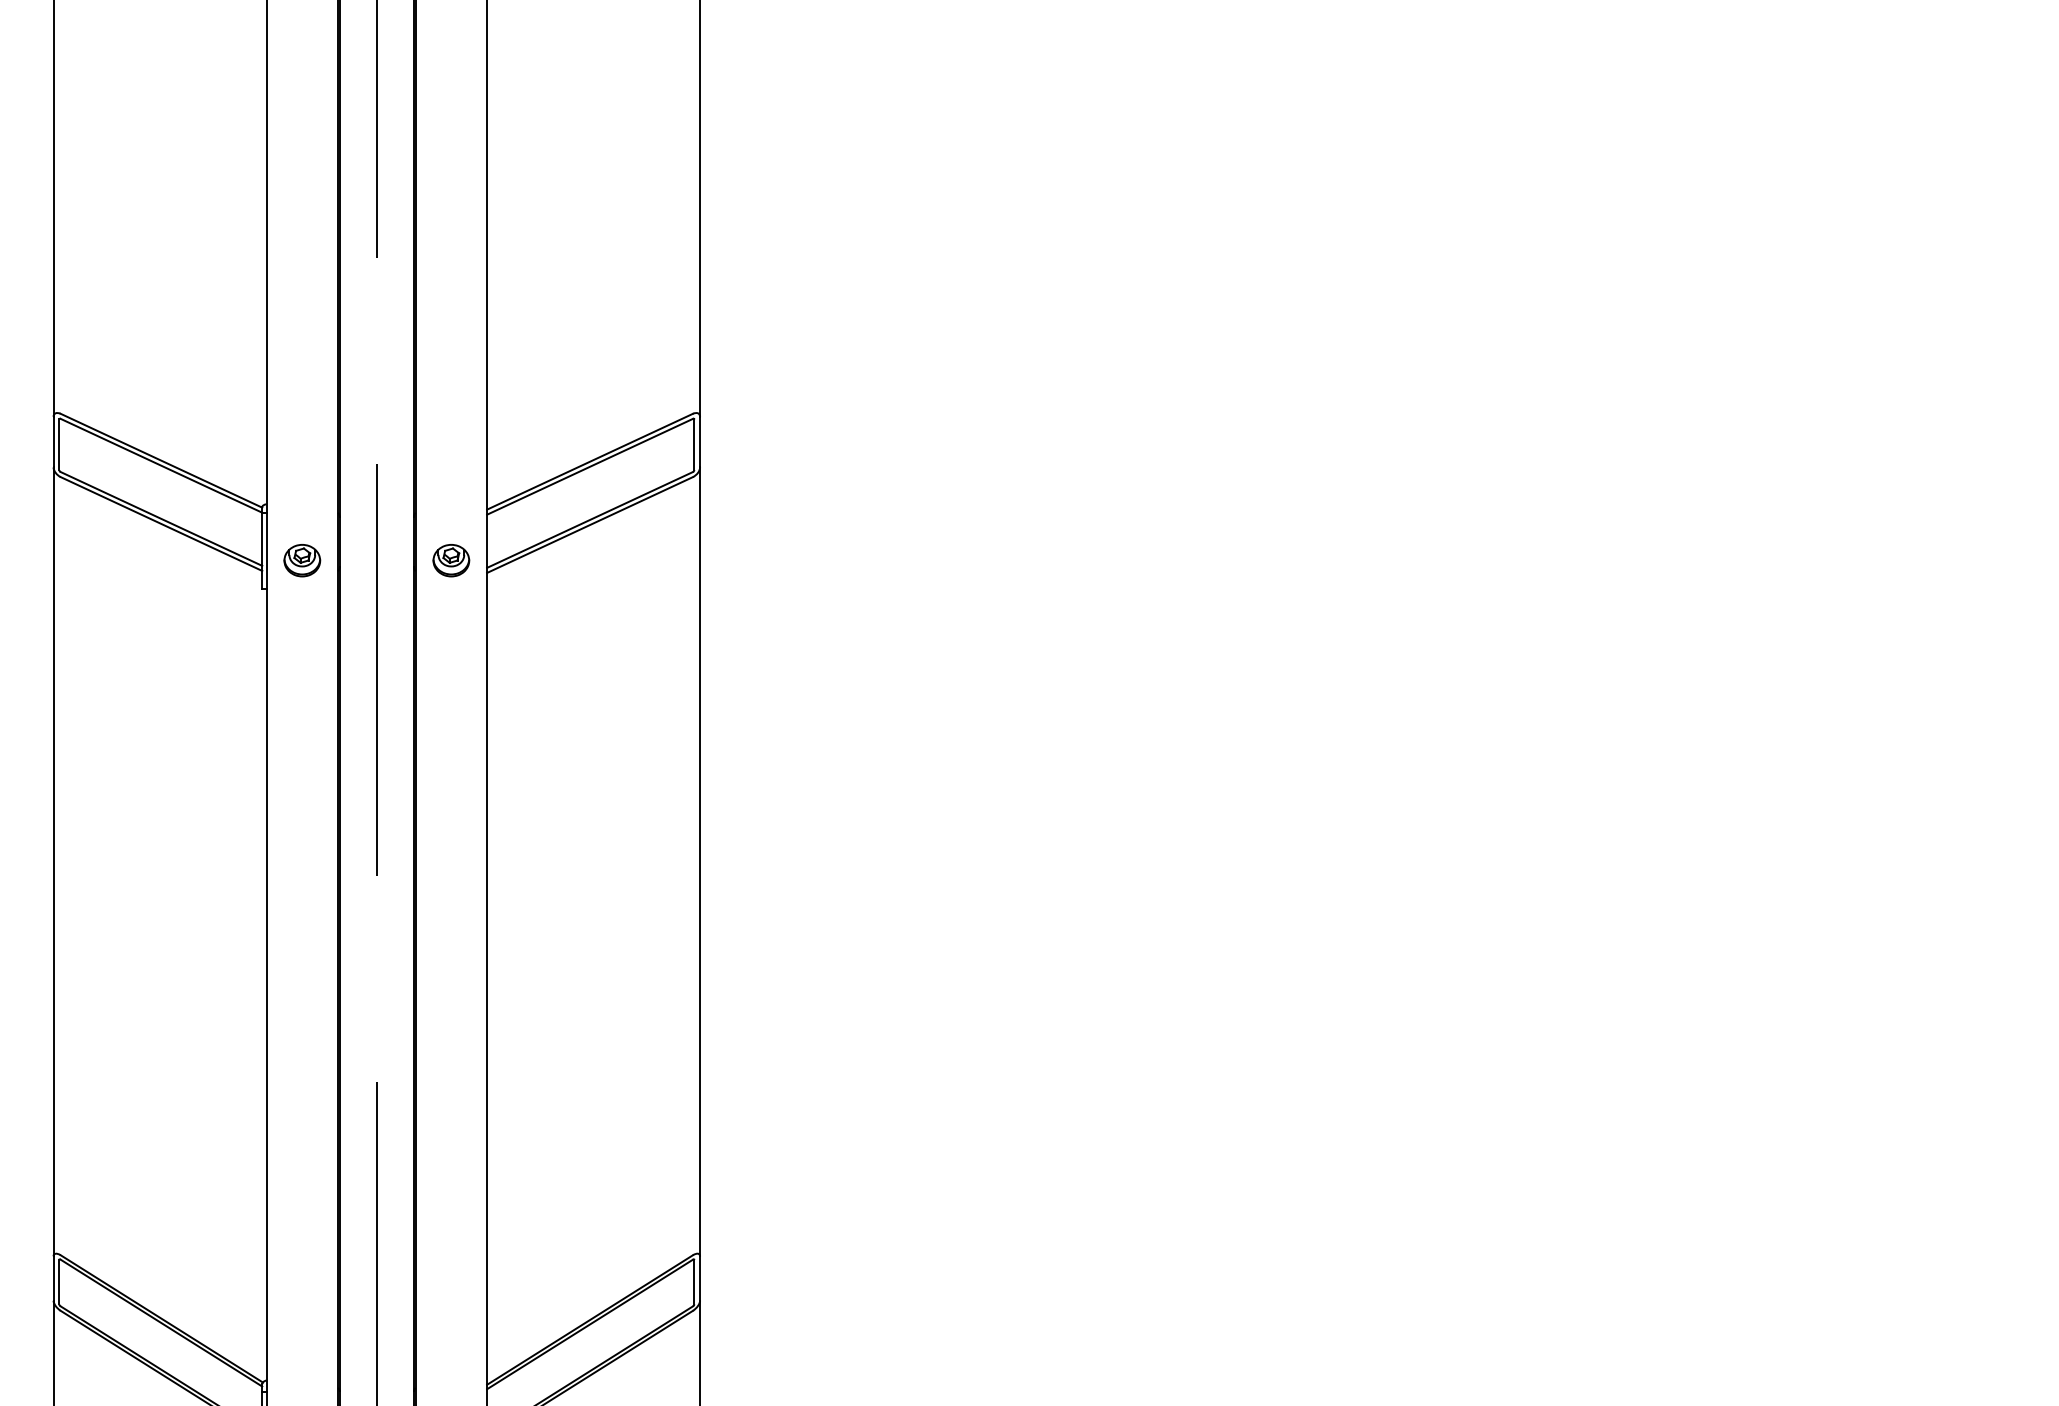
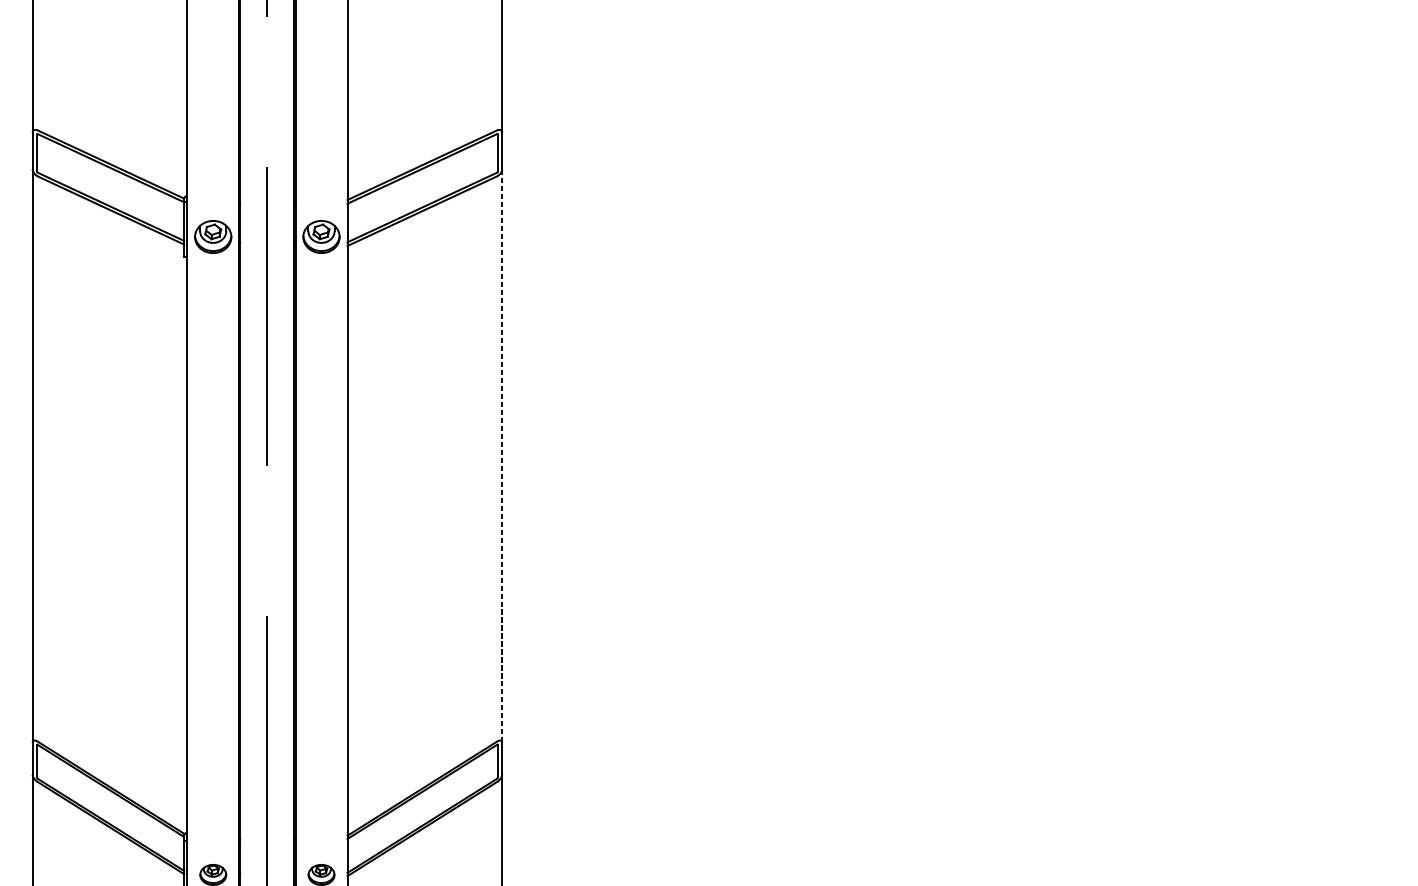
part: (302, 560) -> (213, 236), size x1.4
part: (451, 560) -> (321, 236), size x1.4
line: (700, 861) -> (502, 455), solid -> dashed

